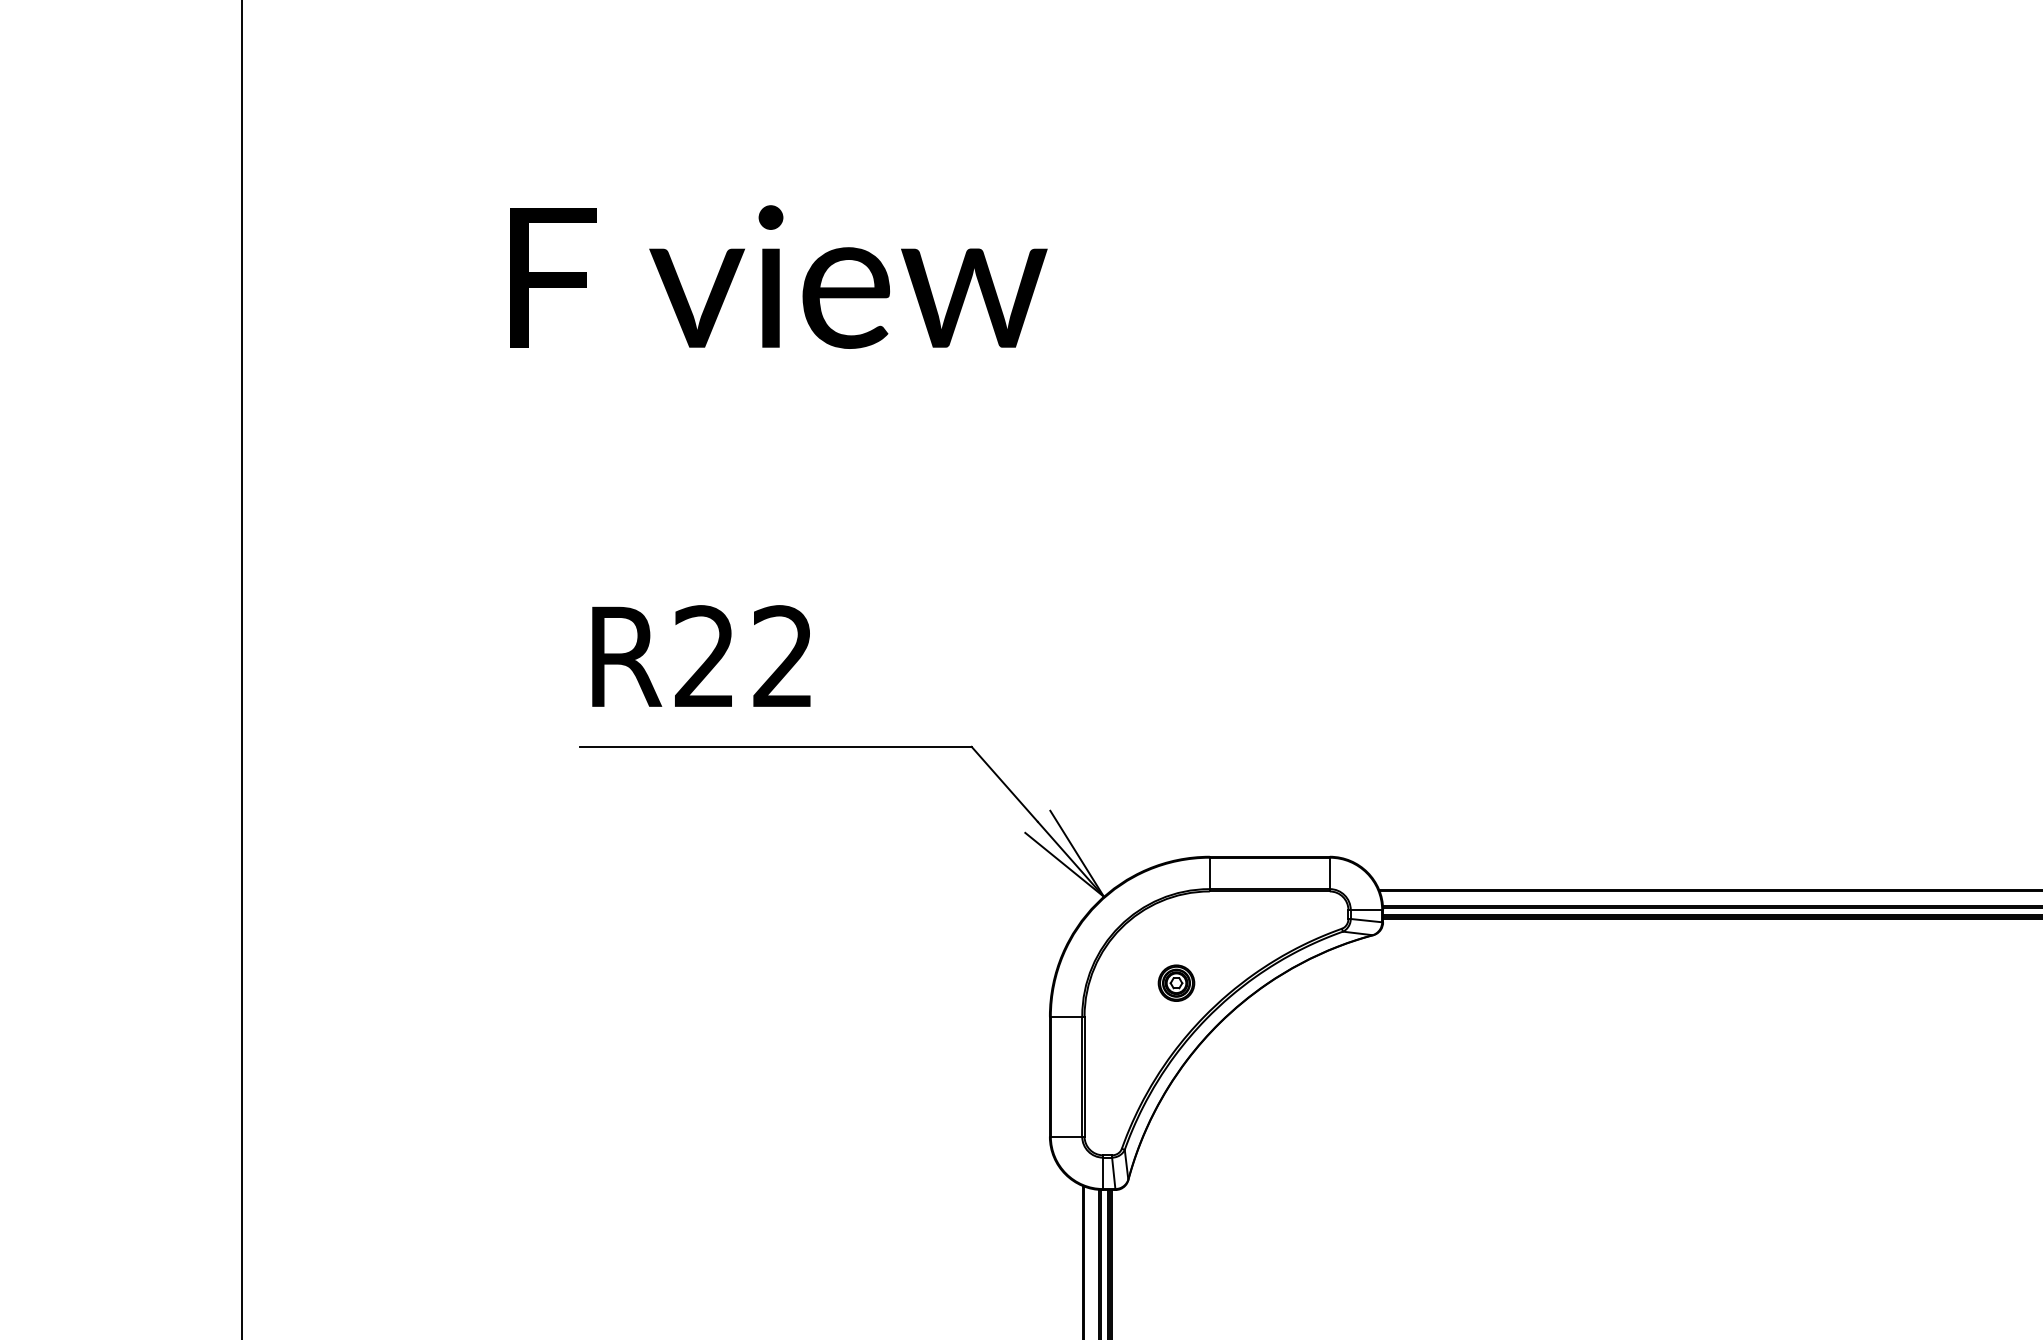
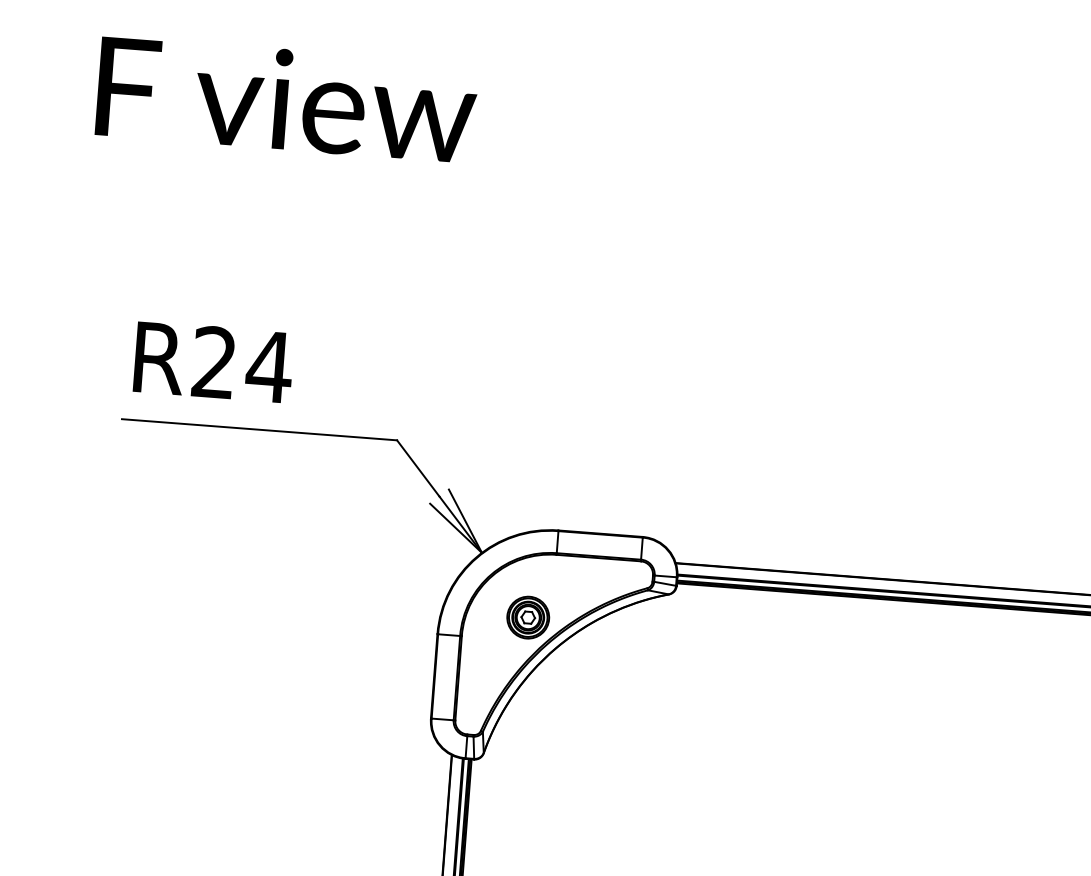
text: (782, 655) -> (269, 365), R22 -> R24
part: (1176, 982) -> (528, 617), size x1.67

